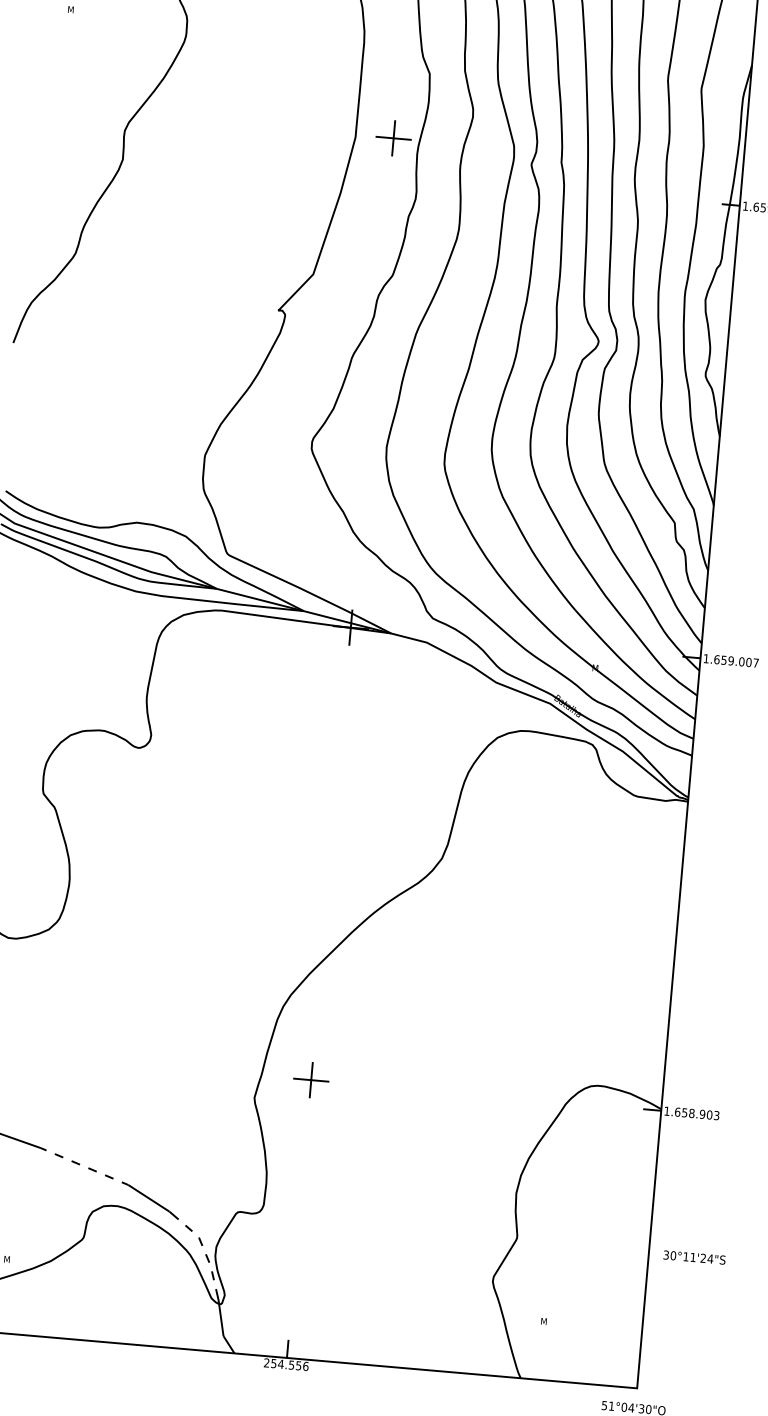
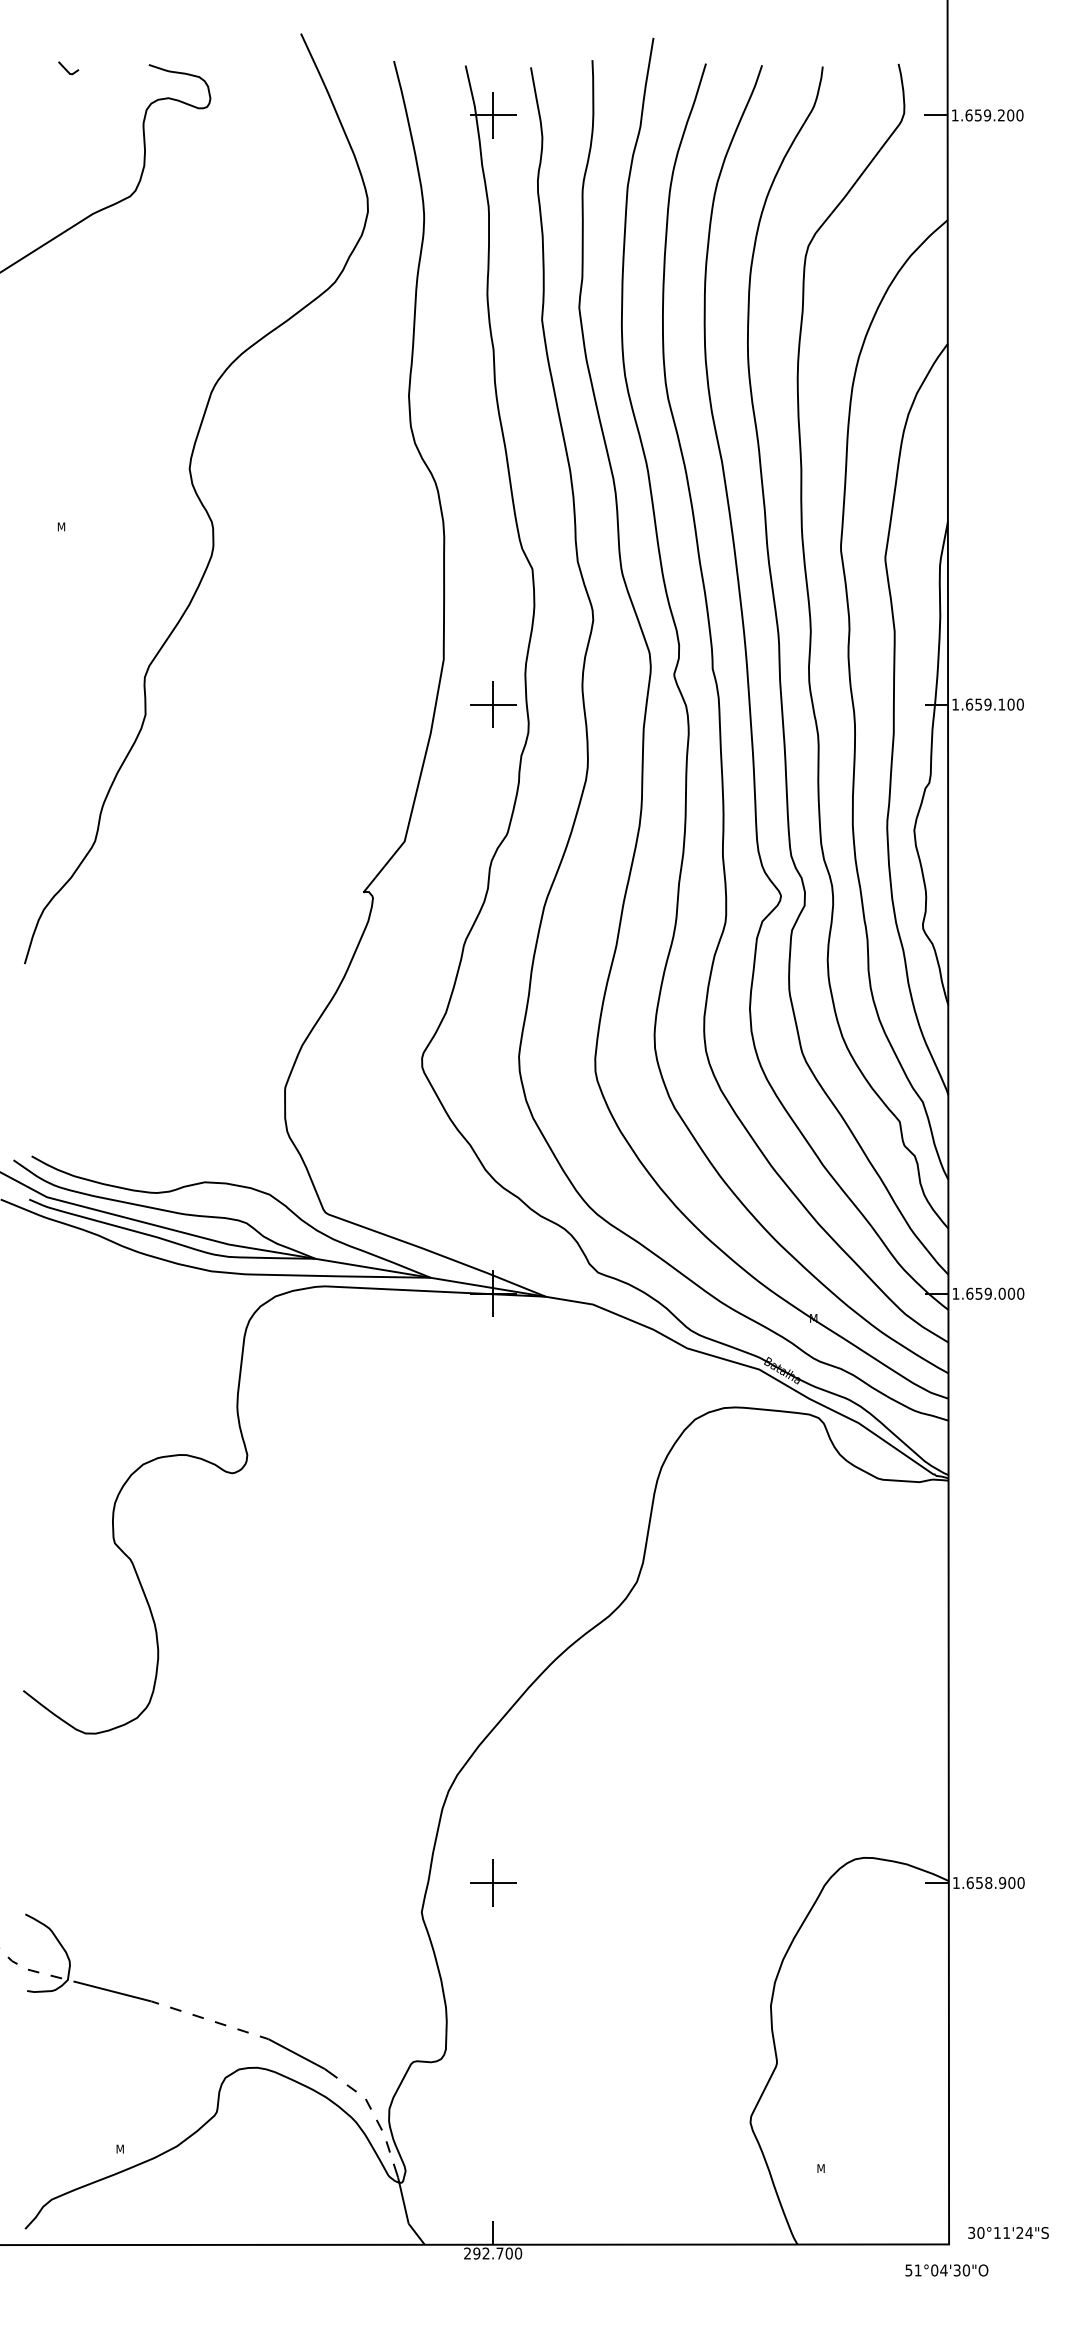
part: (393, 138) -> (493, 704), moved
text: (755, 662) -> (1020, 1293), 1.659.007 -> 1.659.000
text: (716, 1115) -> (1020, 1882), 1.658.903 -> 1.658.900
text: (694, 1257) -> (1008, 2232), moved
text: (289, 1364) -> (497, 2253), 254.556 -> 292.700

